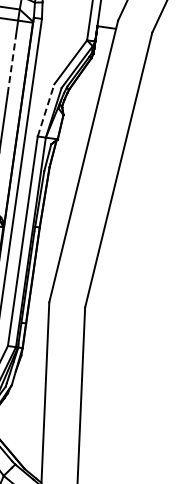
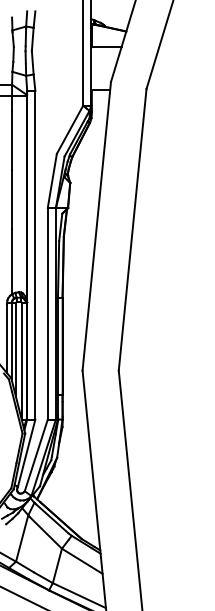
line: (12, 64) -> (12, 140), dashed -> solid
line: (46, 109) -> (52, 180), dashed -> solid

